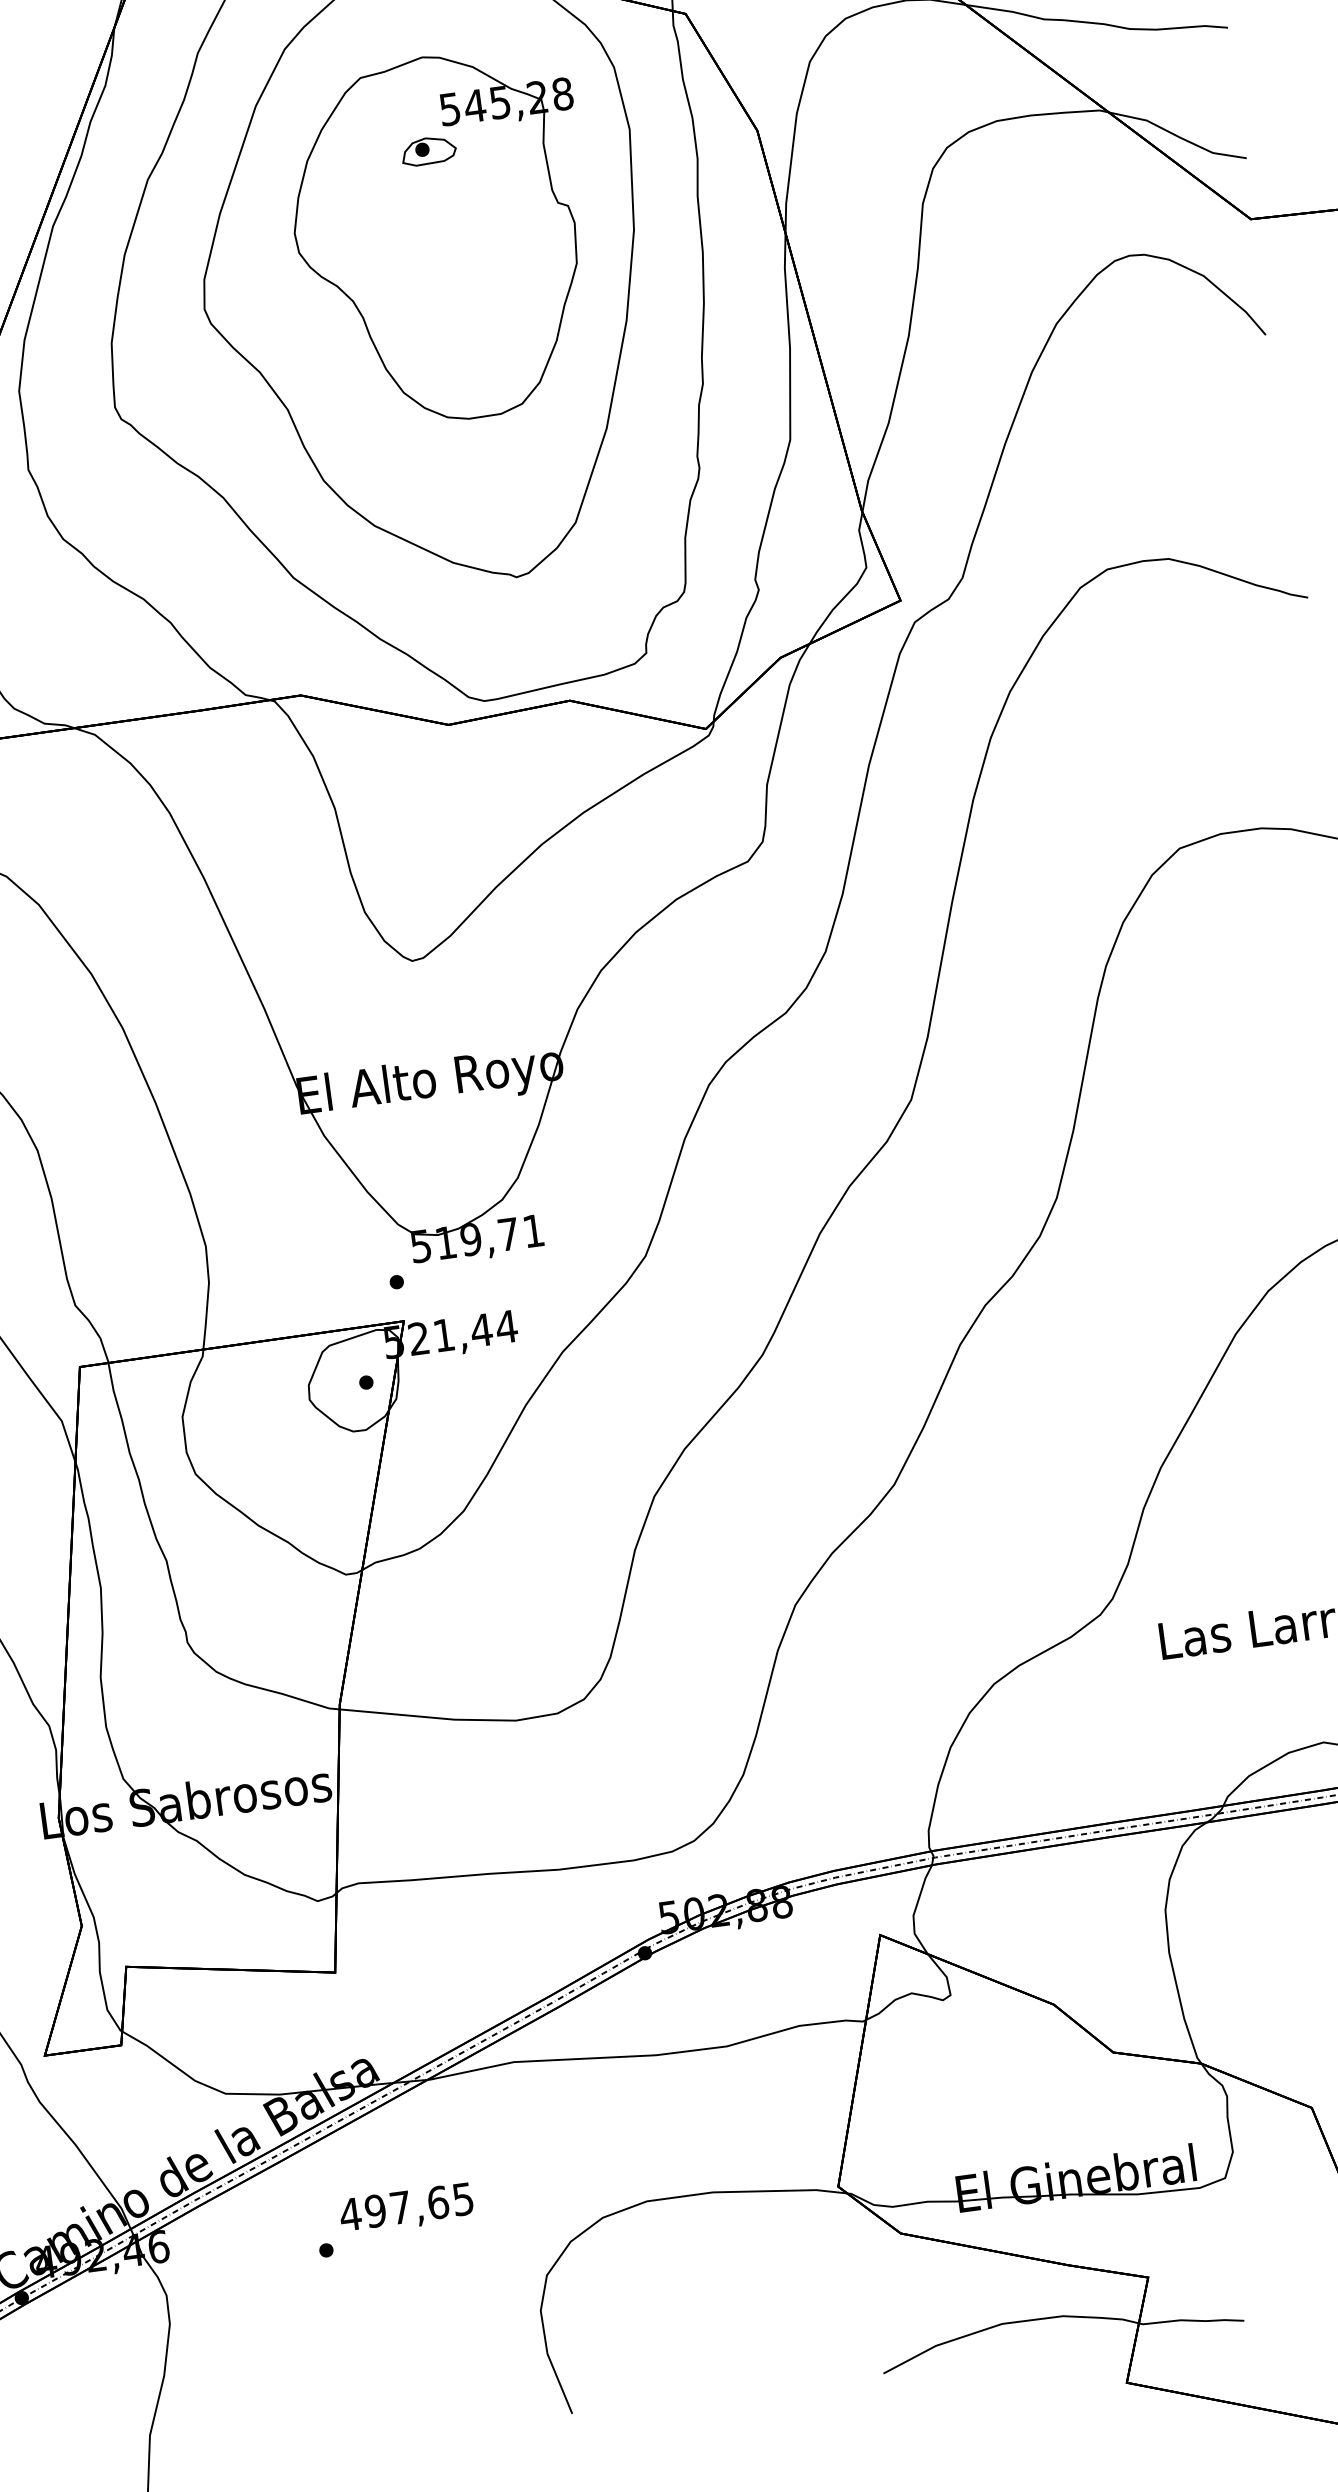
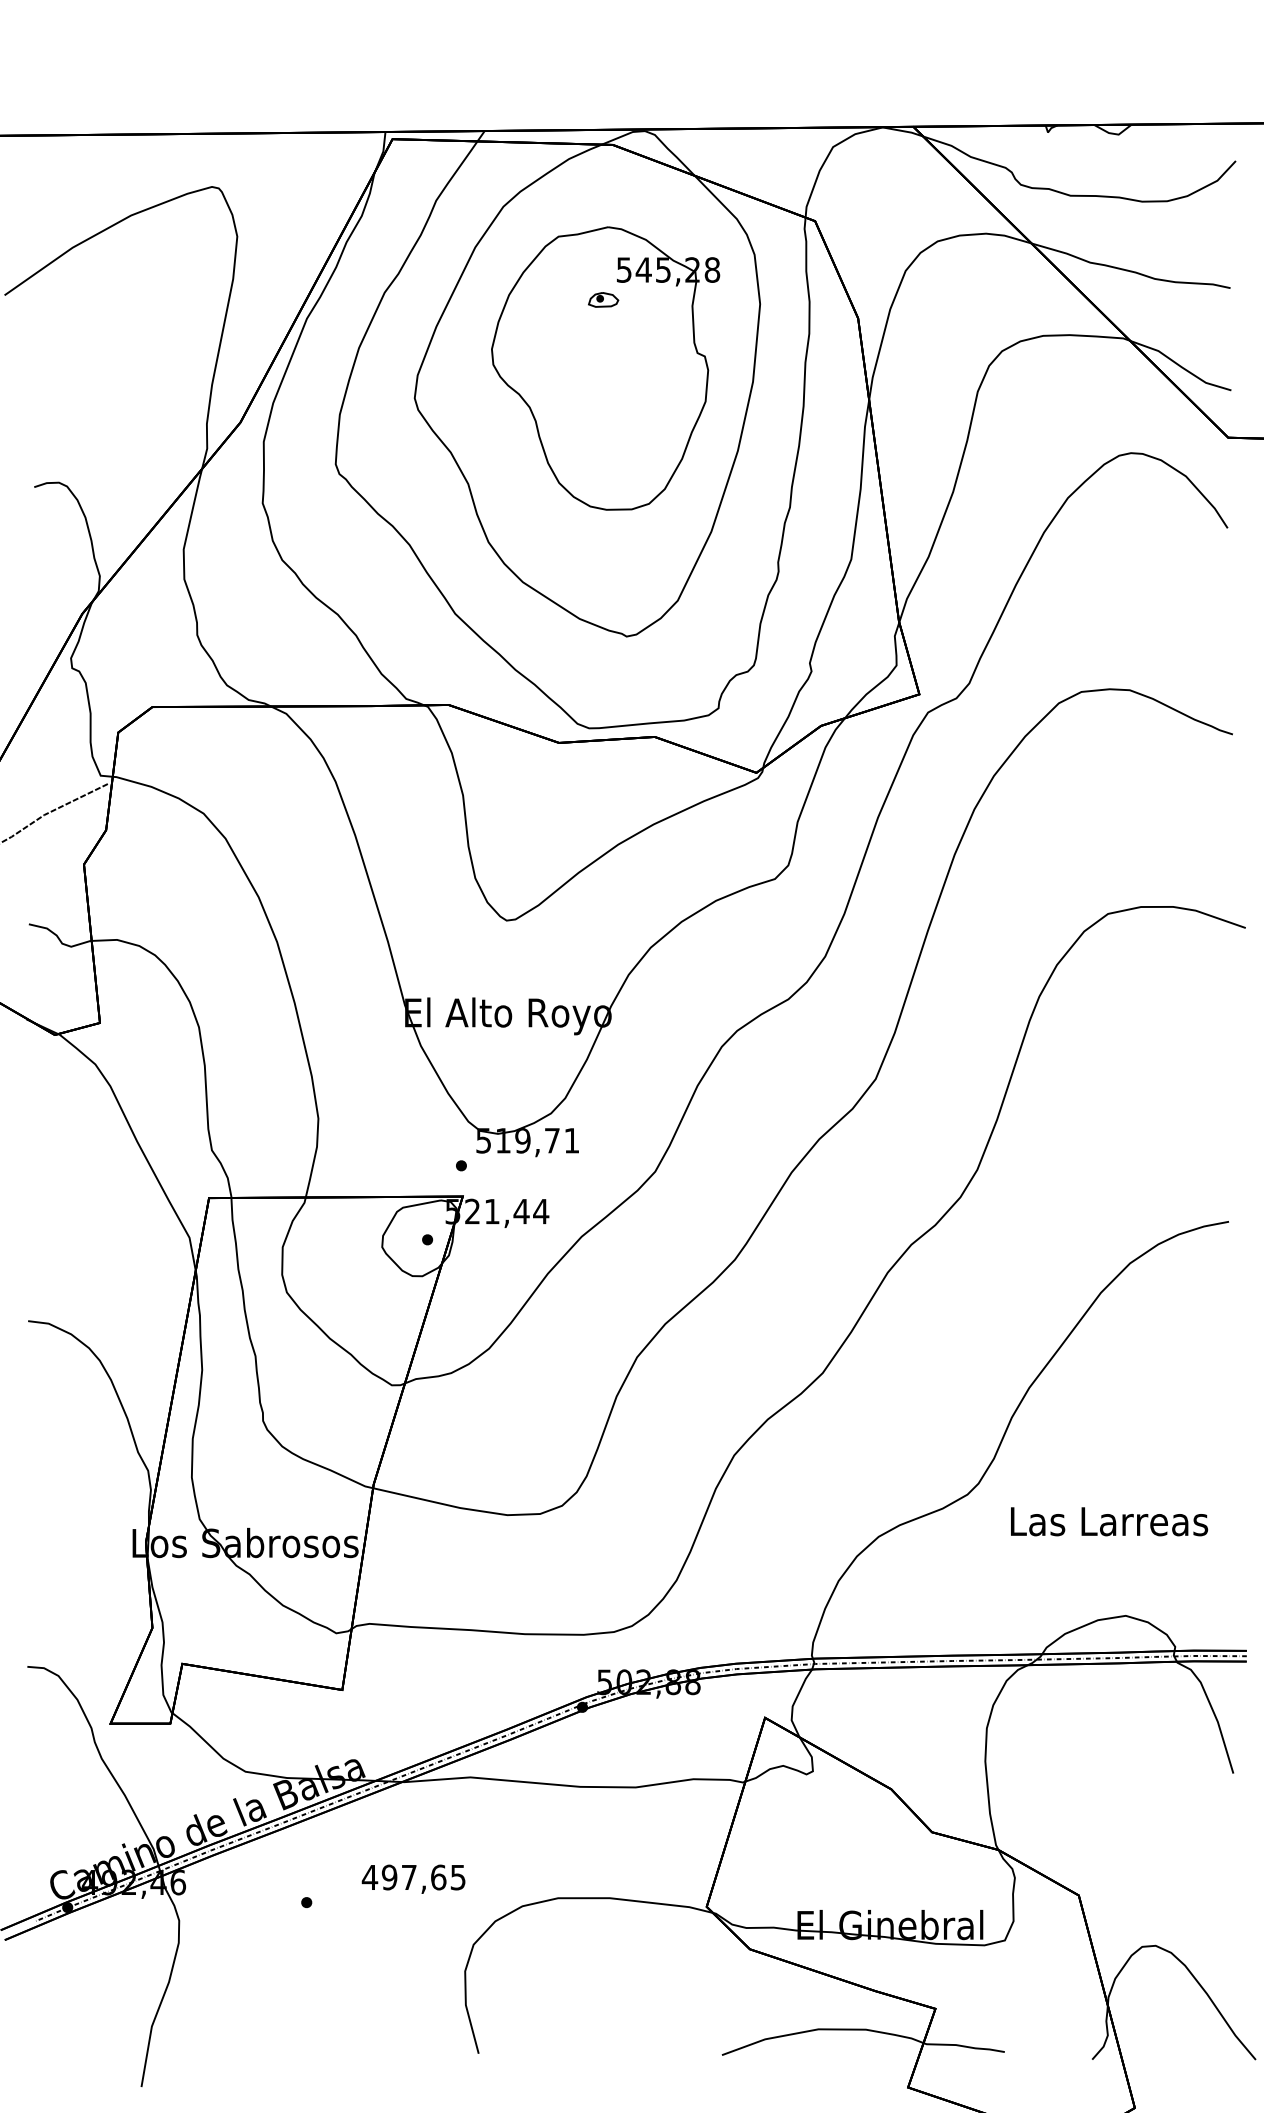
part: (428, 150) -> (603, 299), size x0.7
text: (406, 2208) -> (413, 1878), moved

